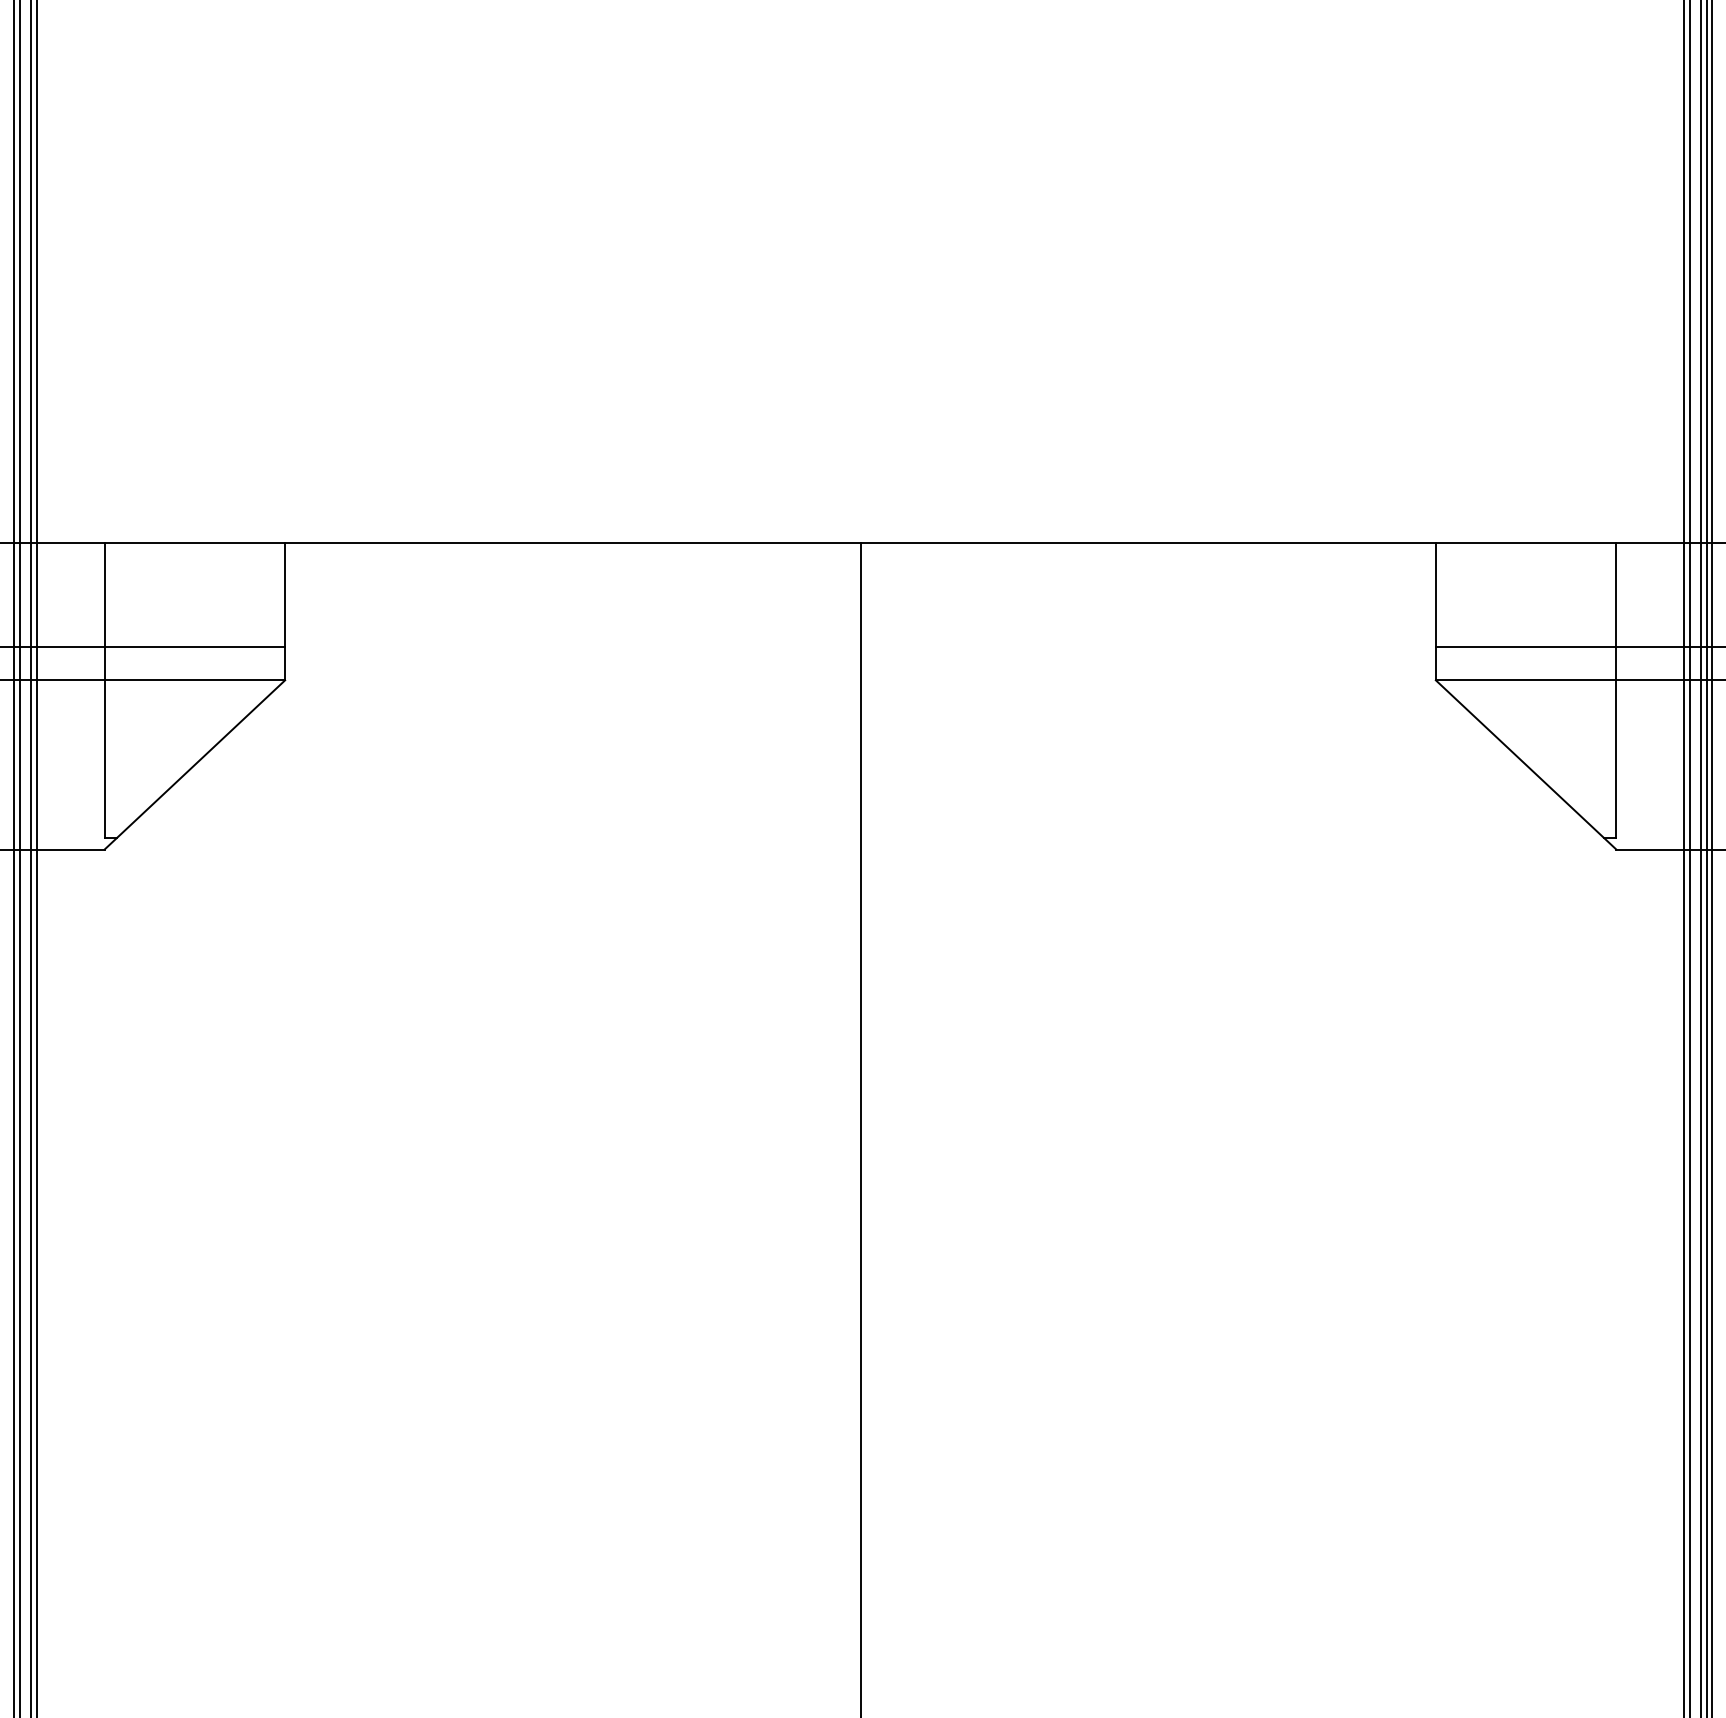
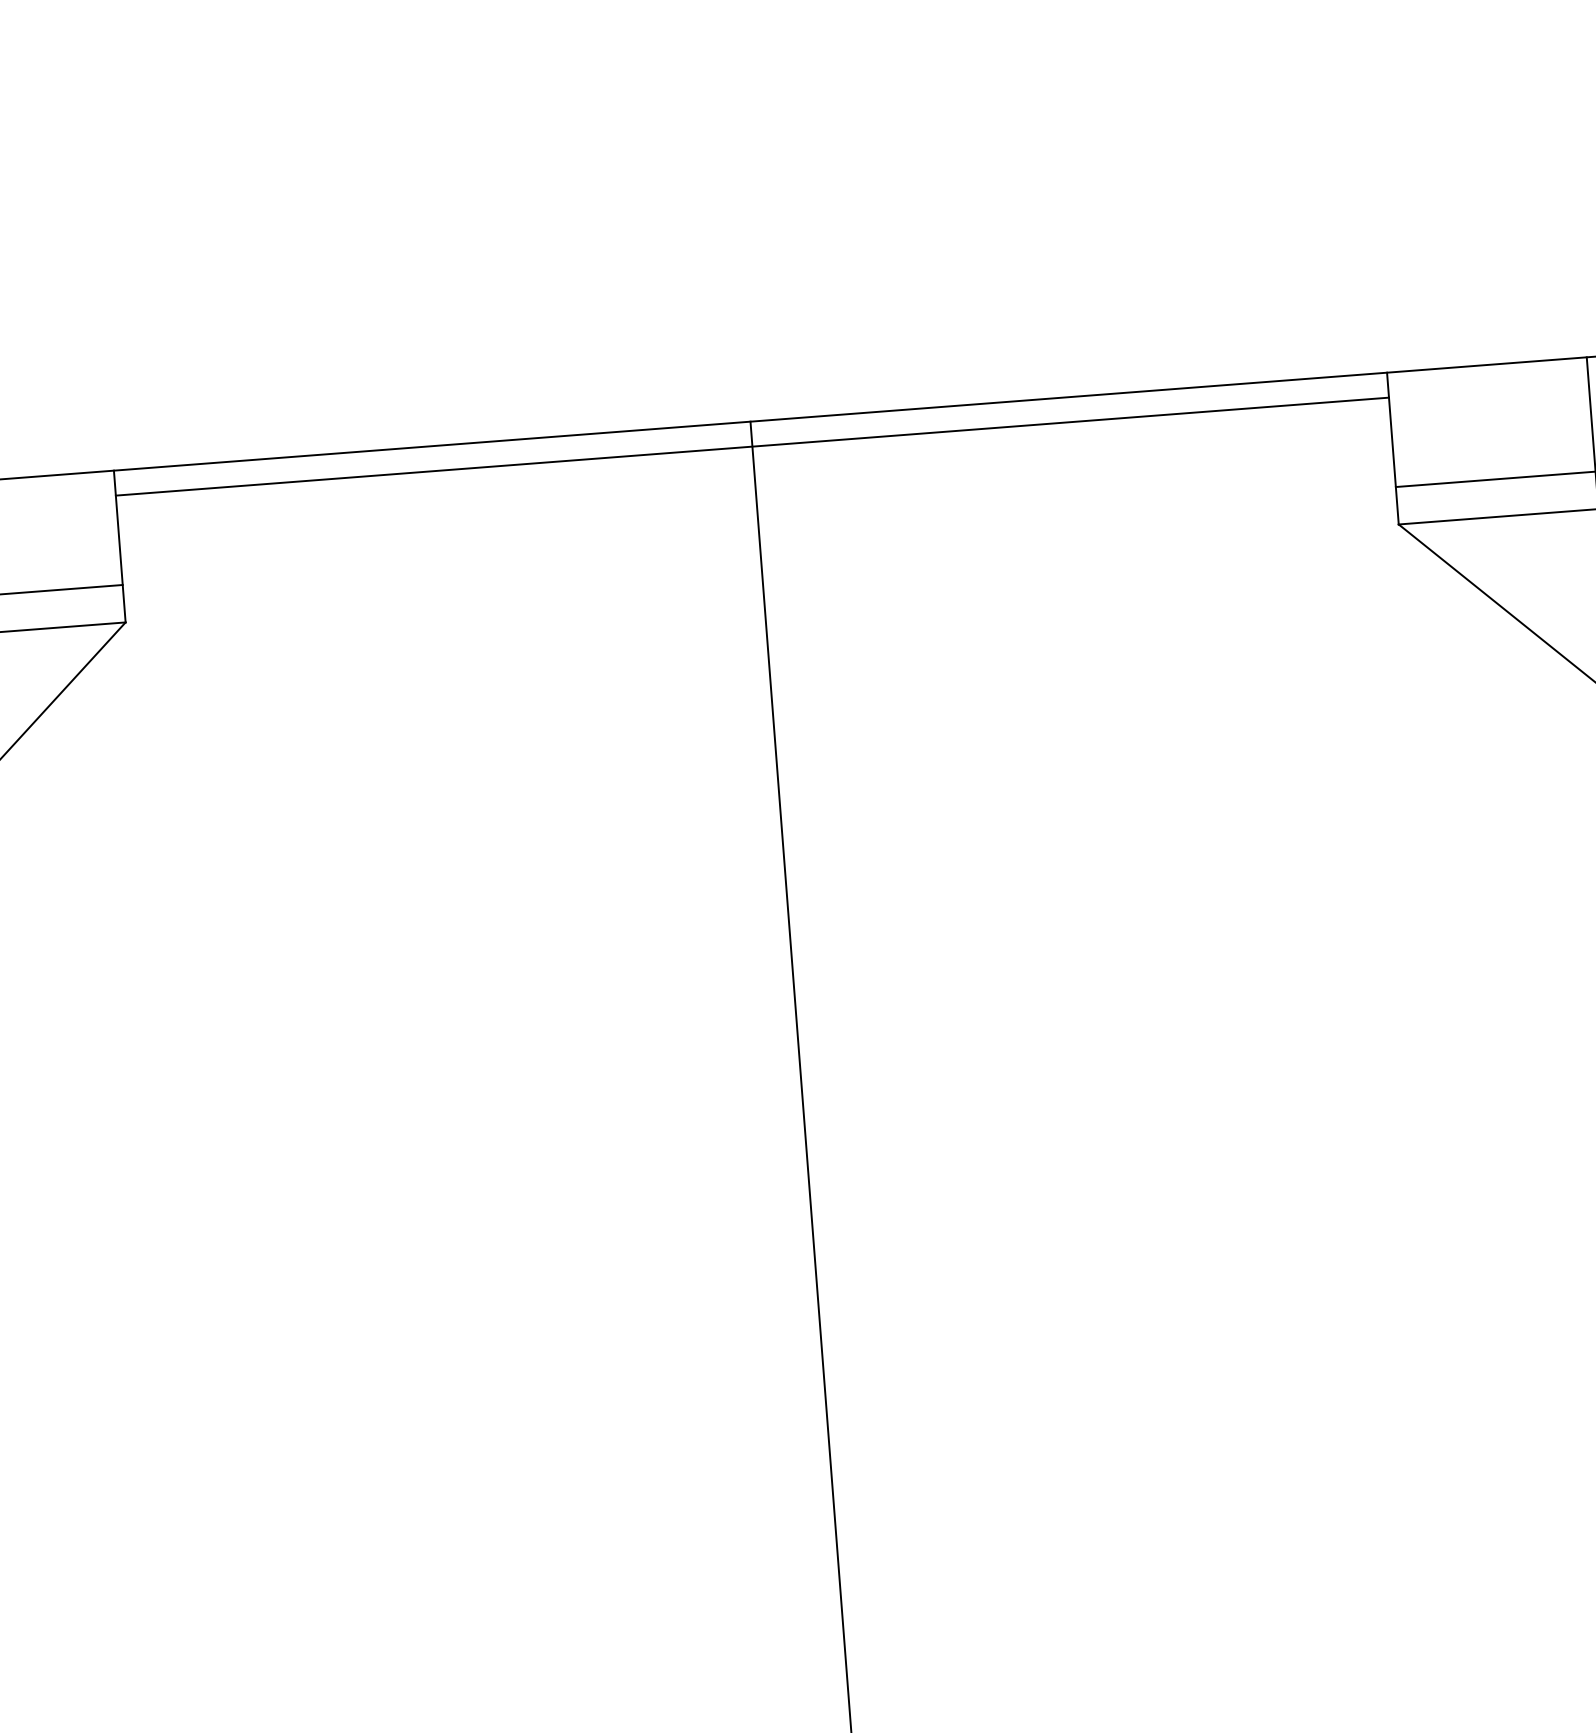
line: (860, 565) -> (752, 446), added

